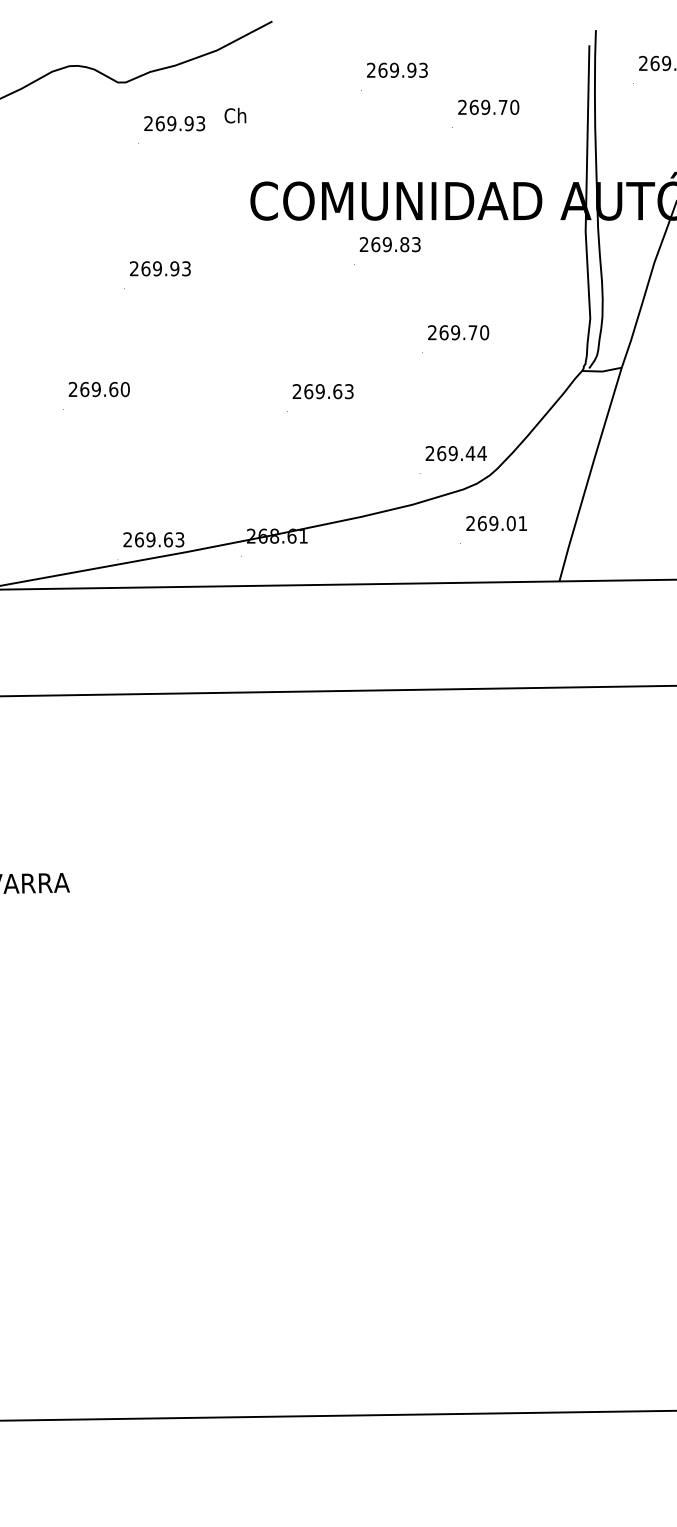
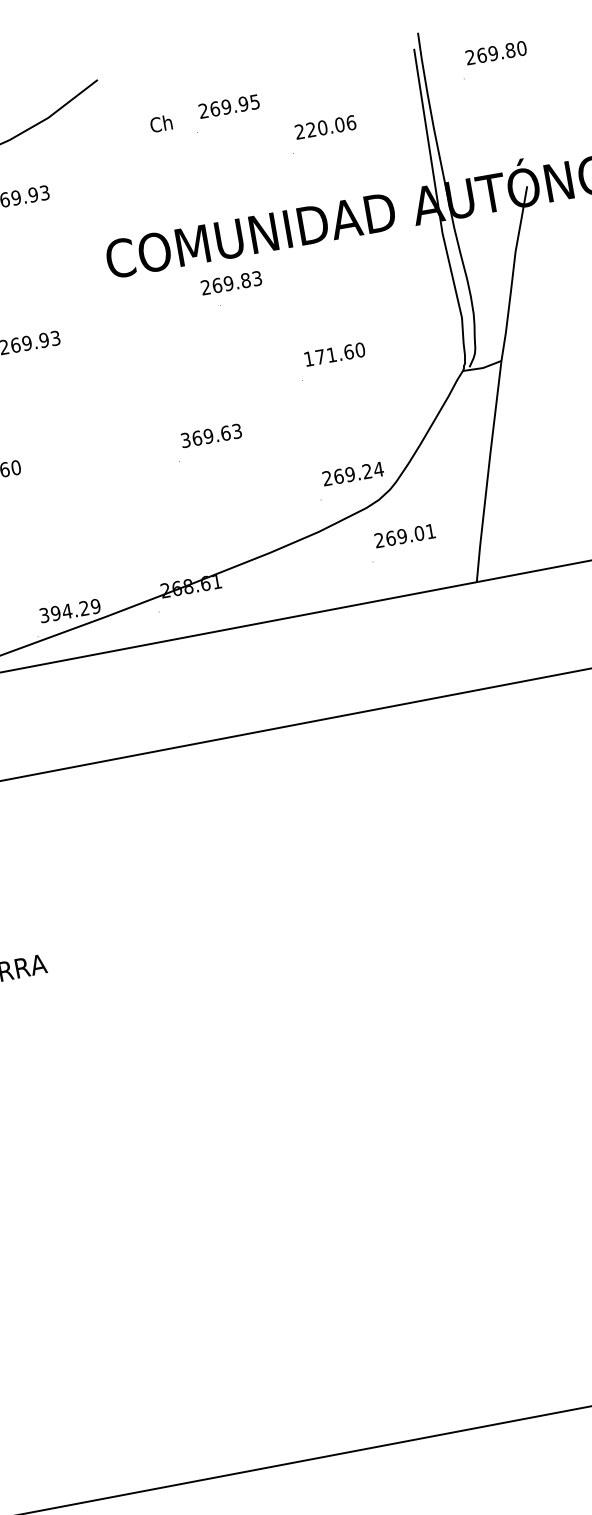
text: (423, 69) -> (254, 101), 269.93 -> 269.95
text: (494, 106) -> (331, 125), 269.70 -> 220.06
text: (235, 115) -> (161, 123), moved
text: (389, 244) -> (230, 283), moved
text: (452, 332) -> (328, 355), 269.70 -> 171.60
text: (296, 391) -> (185, 440), 269.63 -> 369.63
text: (470, 453) -> (367, 471), 269.44 -> 269.24
text: (153, 539) -> (69, 610), 269.63 -> 394.29

